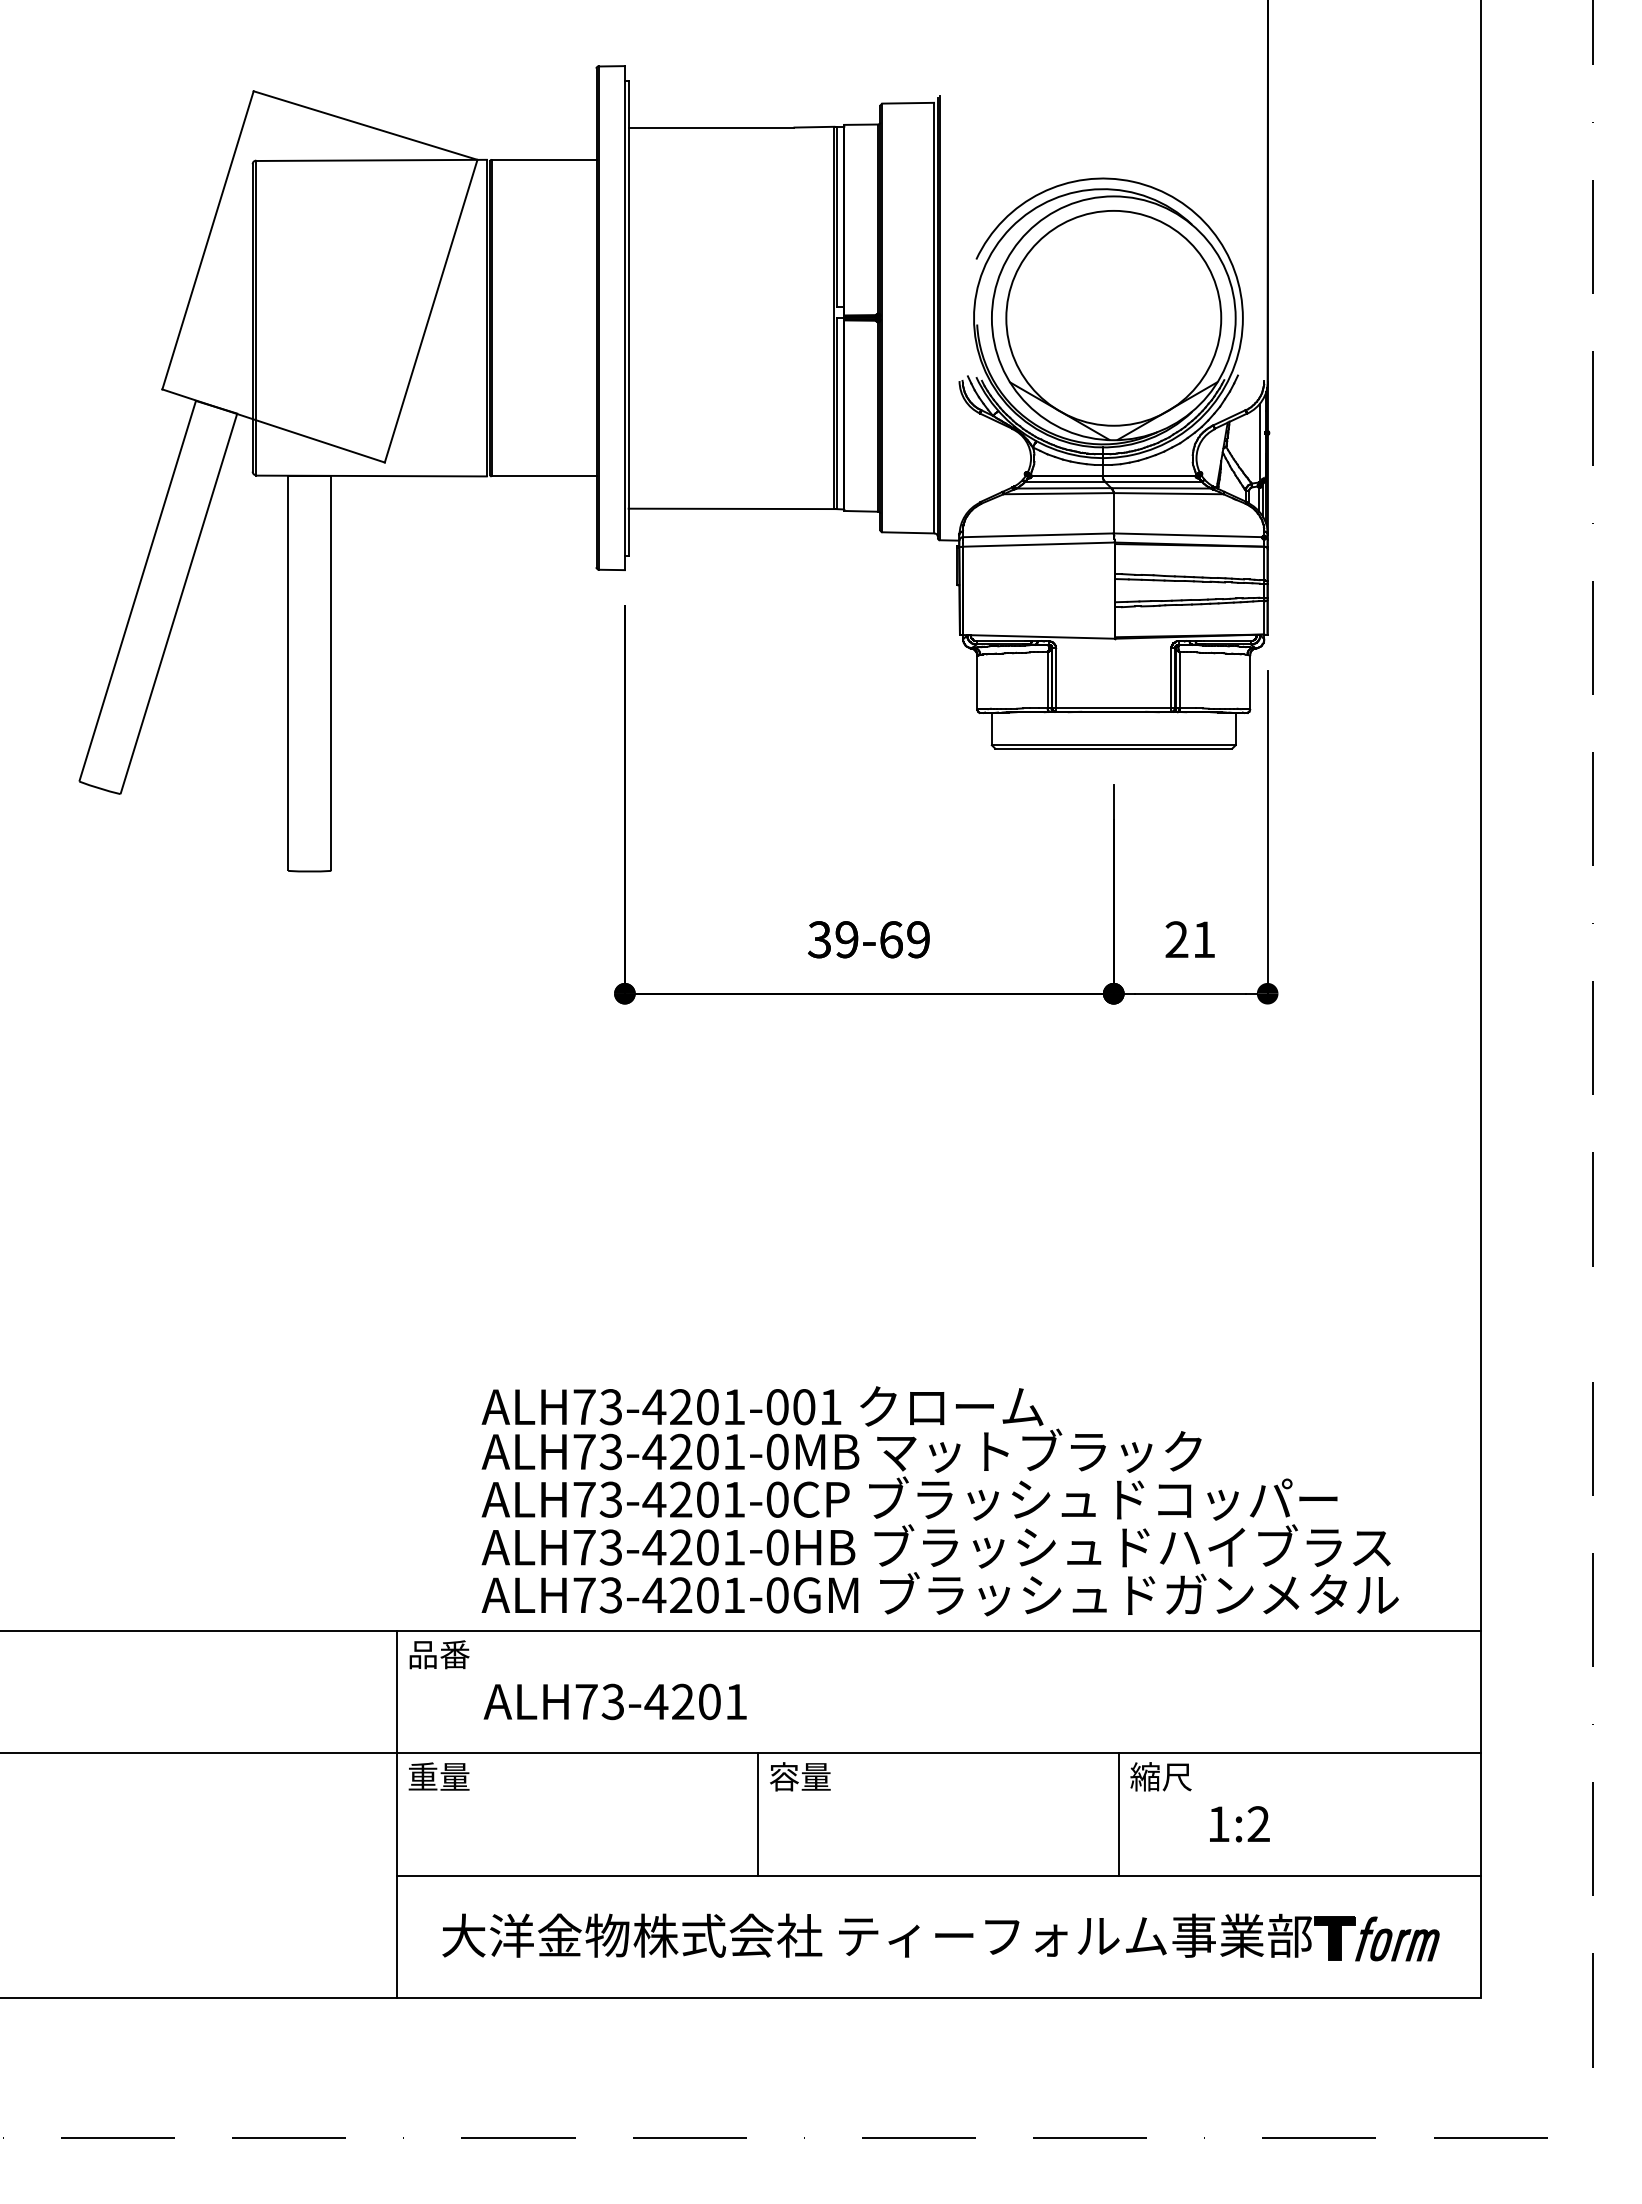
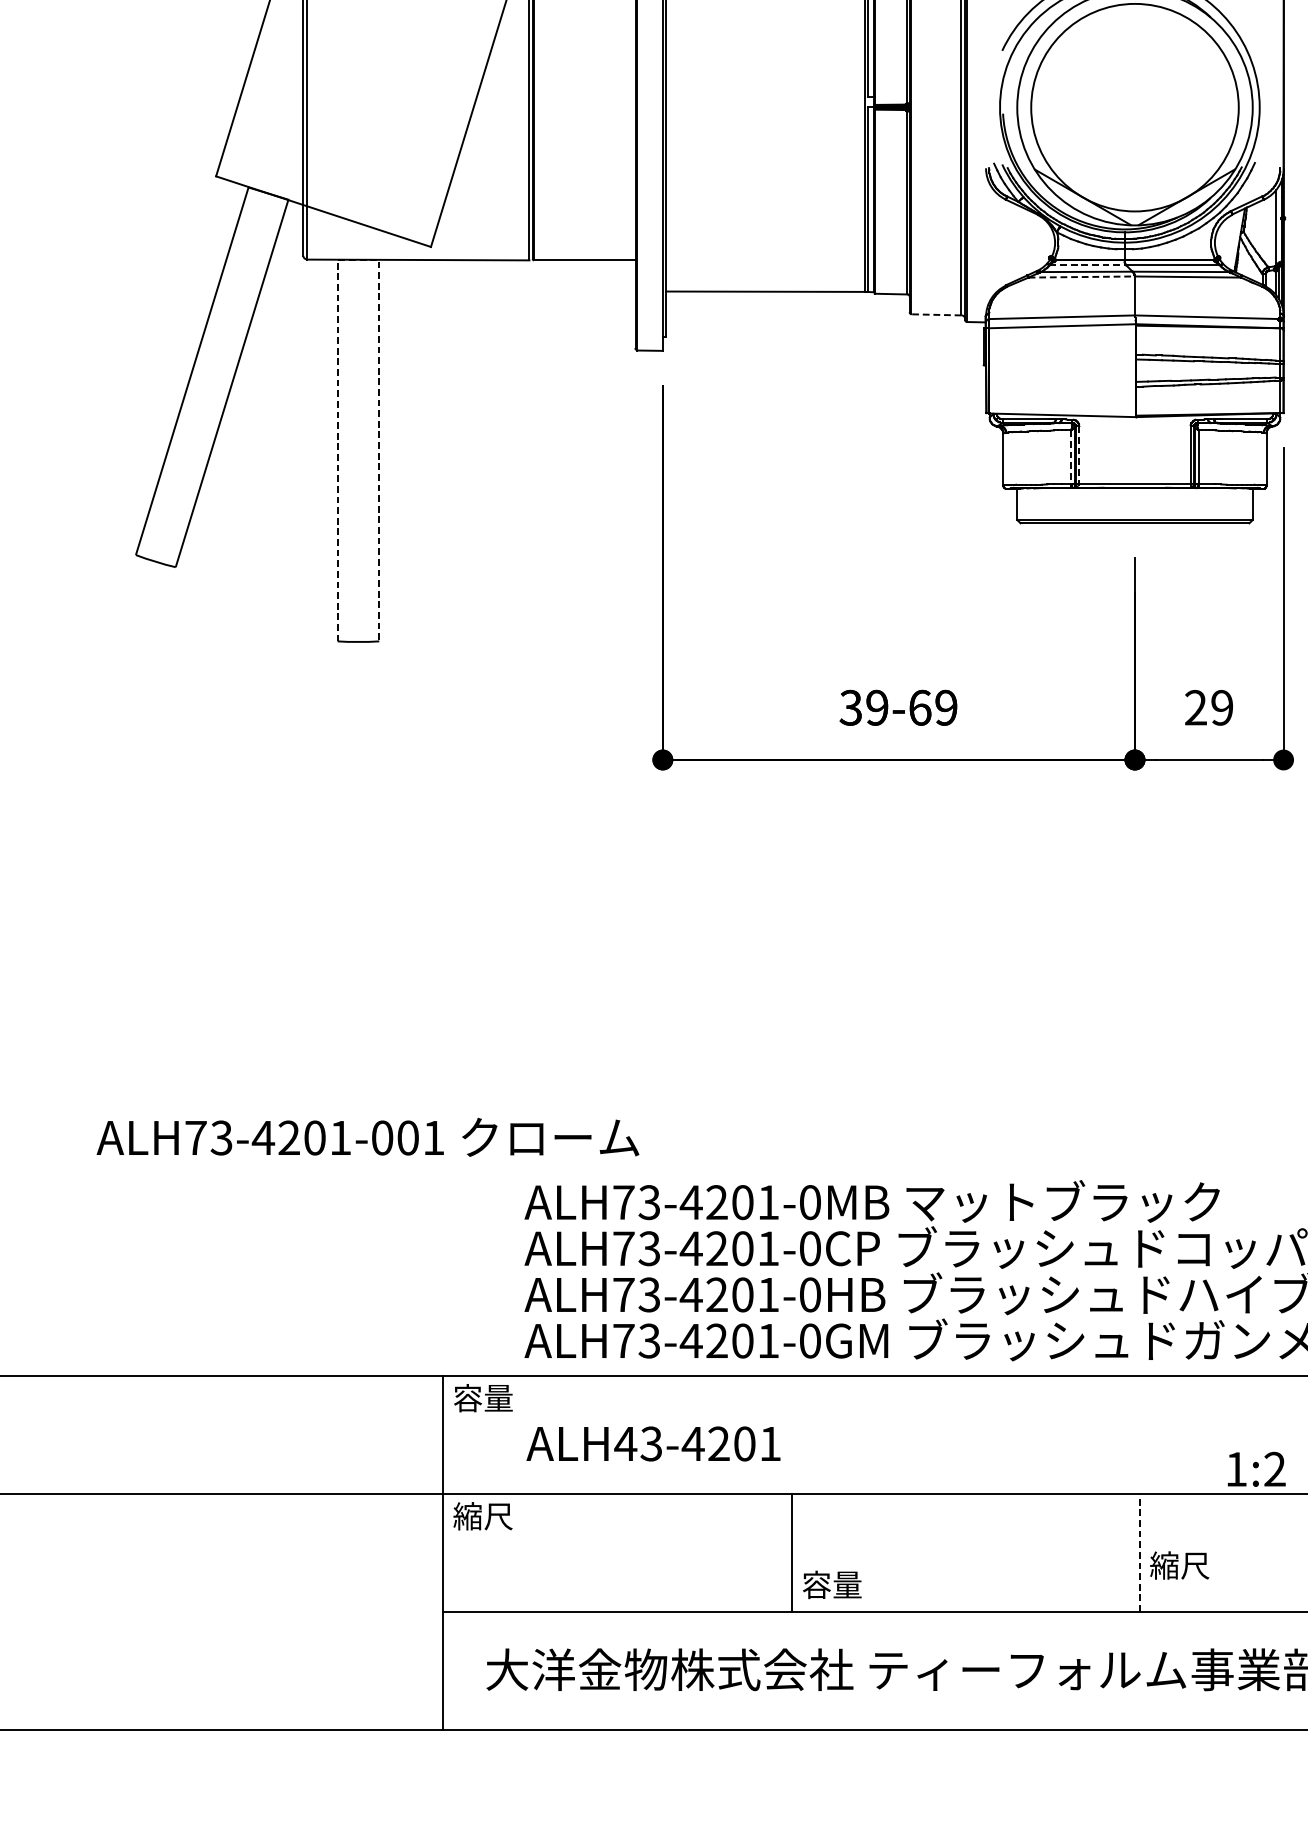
line: (309, 475) -> (358, 259), solid -> dashed
line: (1065, 481) -> (1088, 265), solid -> dashed
line: (1058, 493) -> (1081, 276), solid -> dashed
line: (908, 532) -> (936, 314), solid -> dashed
line: (1047, 680) -> (1070, 457), solid -> dashed
line: (1056, 680) -> (1079, 457), solid -> dashed
text: (1204, 939) -> (1222, 707), 21 -> 29
text: (762, 1406) -> (367, 1137), moved
text: (438, 1654) -> (482, 1398), 品番 -> 容量
text: (586, 1701) -> (625, 1443), ALH73-4201 -> ALH43-4201
text: (438, 1776) -> (482, 1515), 重量 -> 縮尺
text: (800, 1776) -> (832, 1584), moved
text: (1160, 1776) -> (1179, 1565), moved
line: (1119, 1814) -> (1140, 1552), solid -> dashed
text: (1239, 1824) -> (1256, 1469), moved

